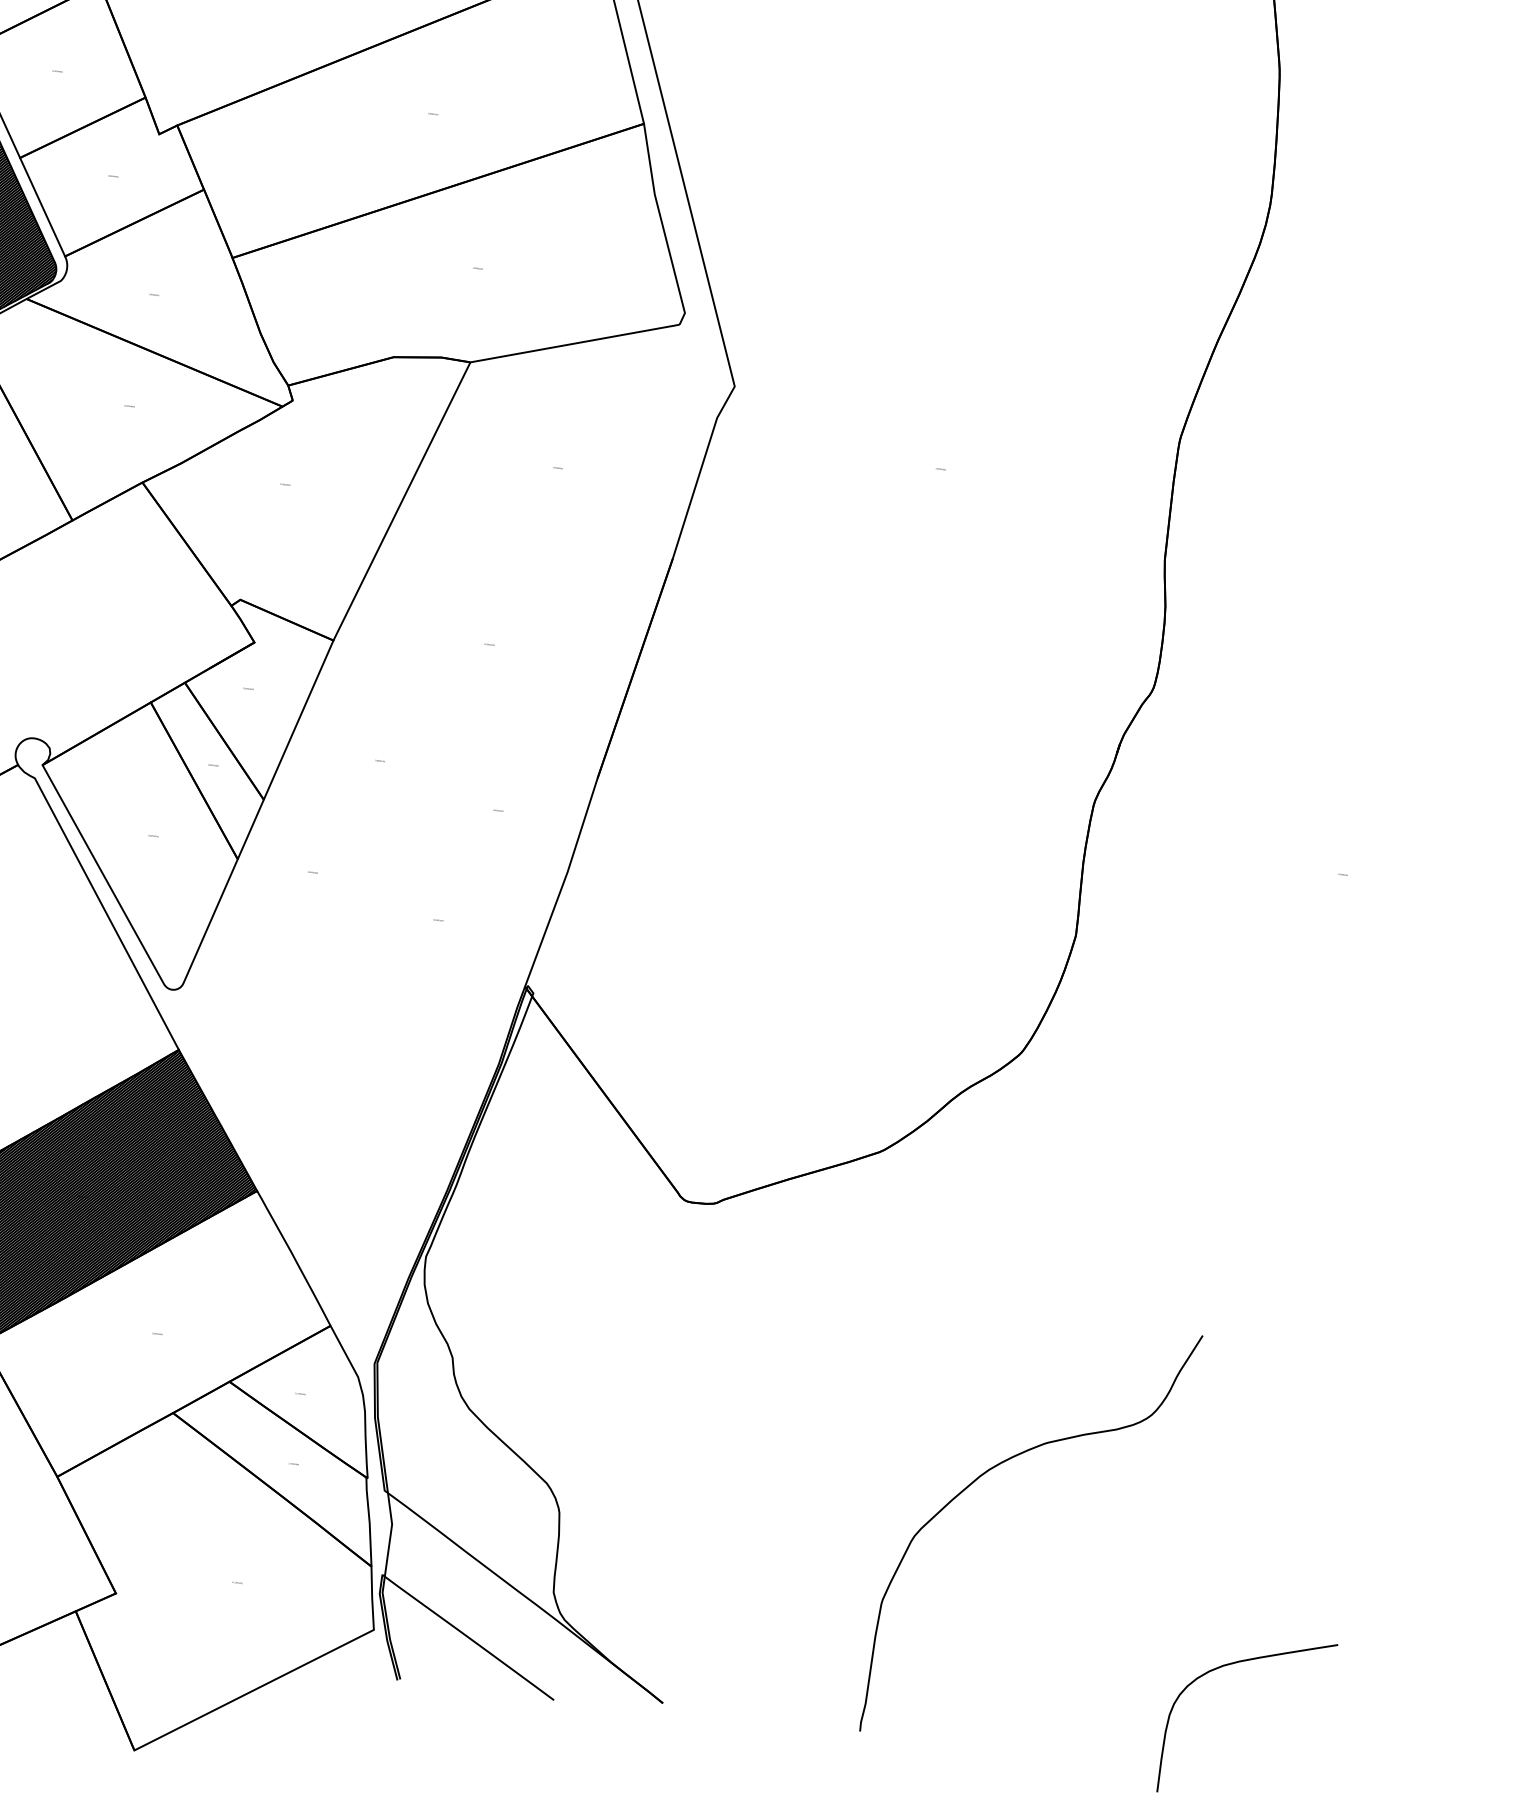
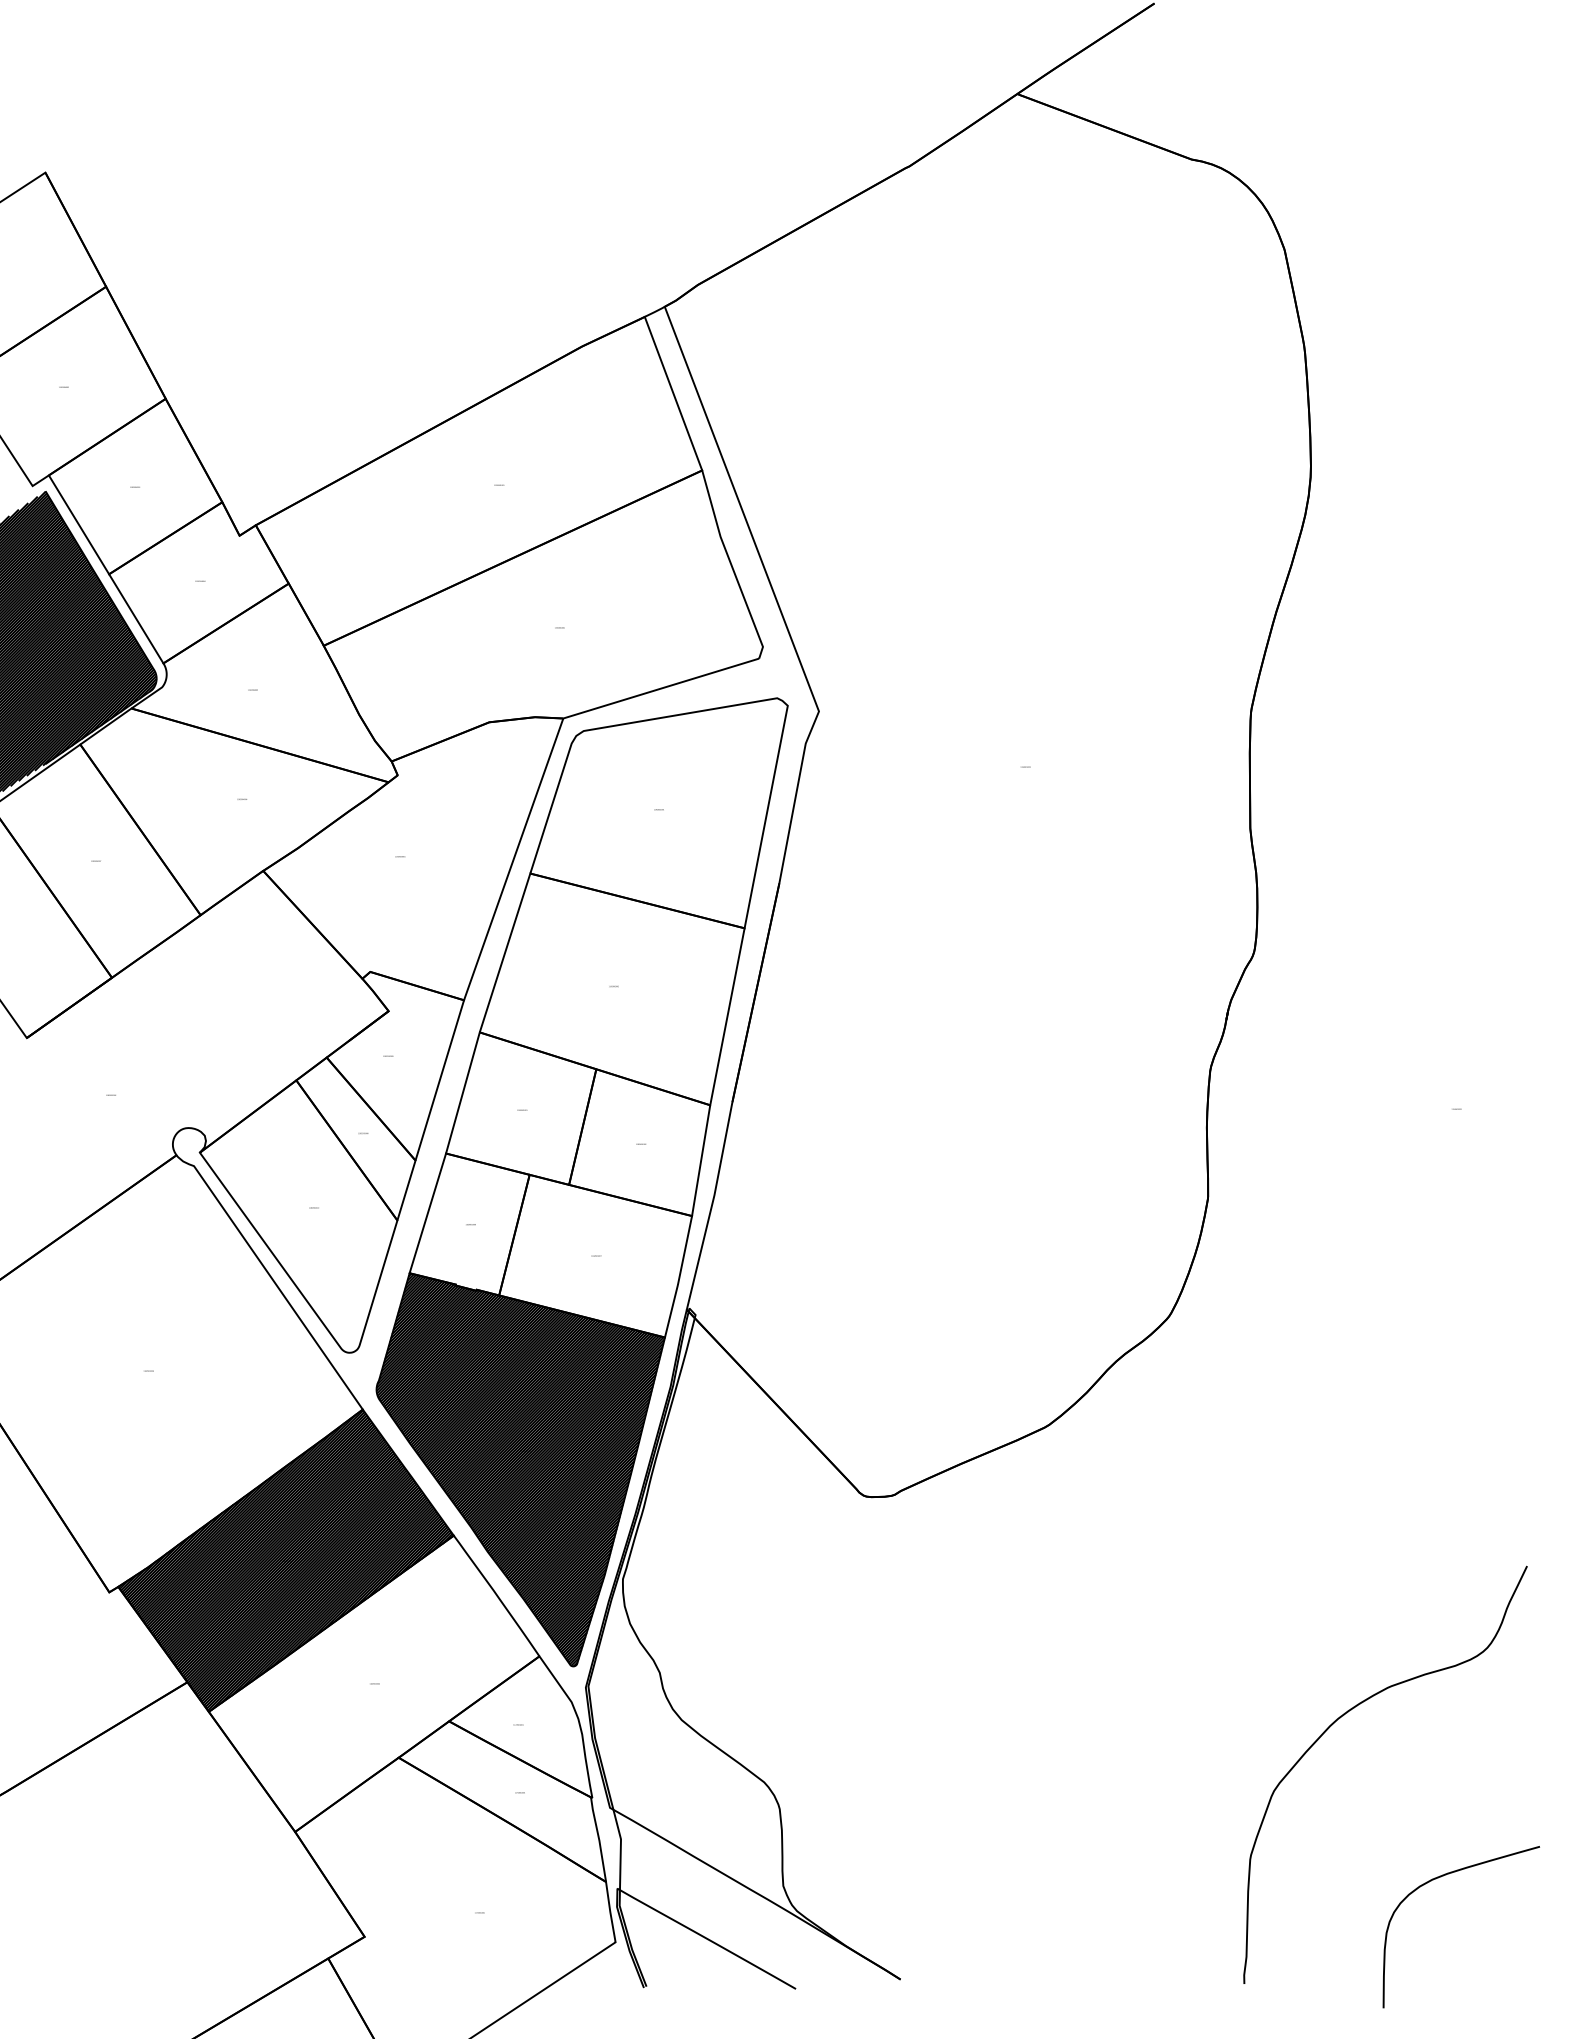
part: (432, 842) -> (581, 1182), added
curve: (991, 1469) -> (1340, 1718), moved

